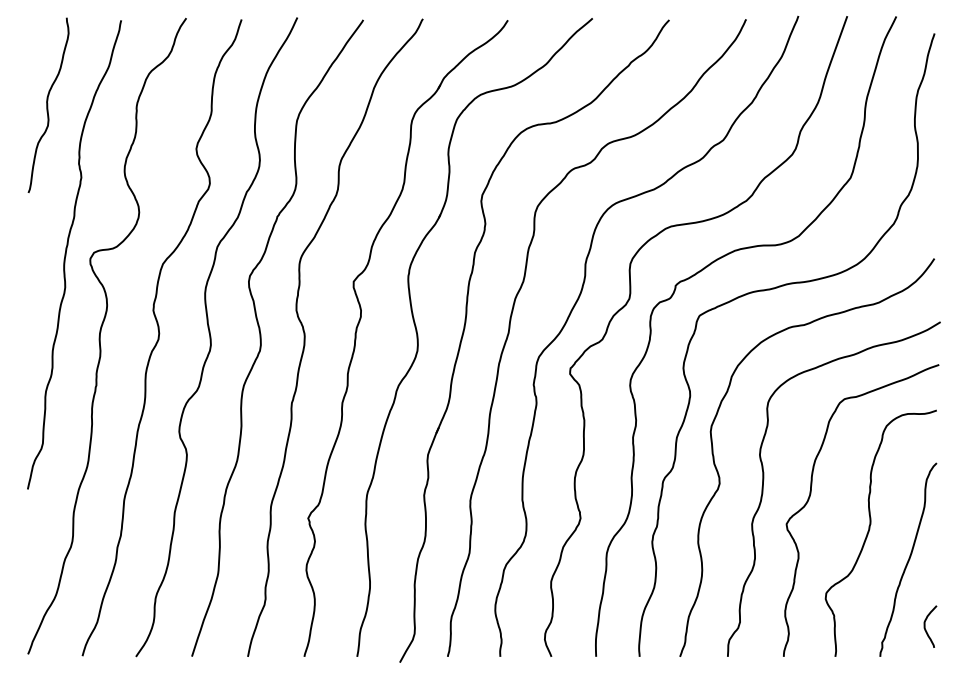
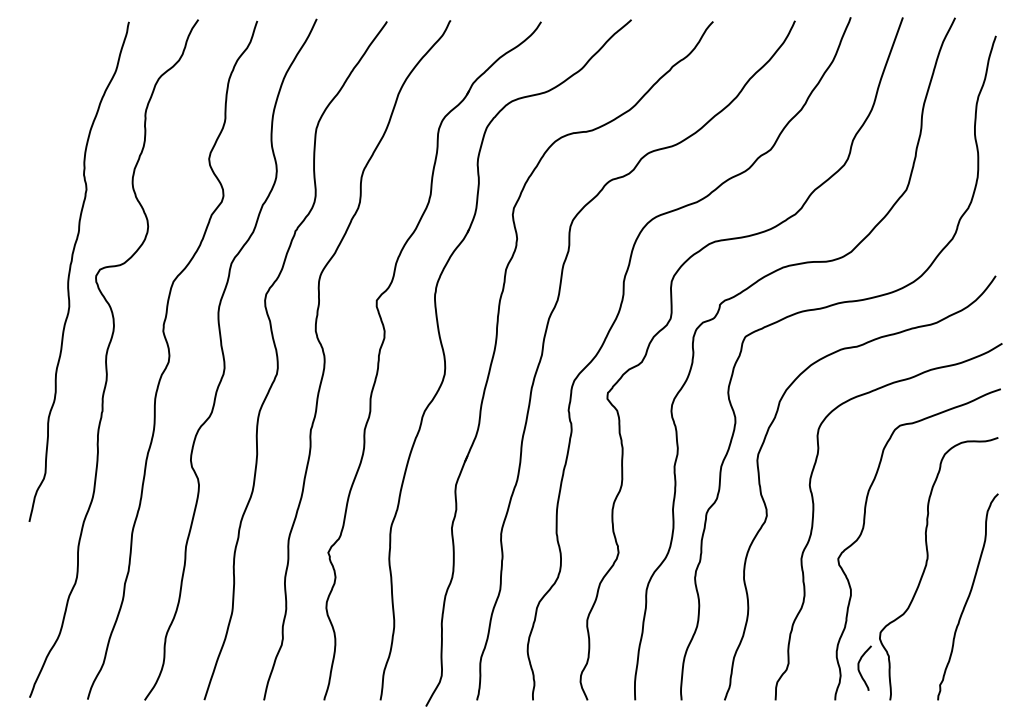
curve: (48, 105) -> (51, 112), removed
curve: (925, 626) -> (859, 668), moved

